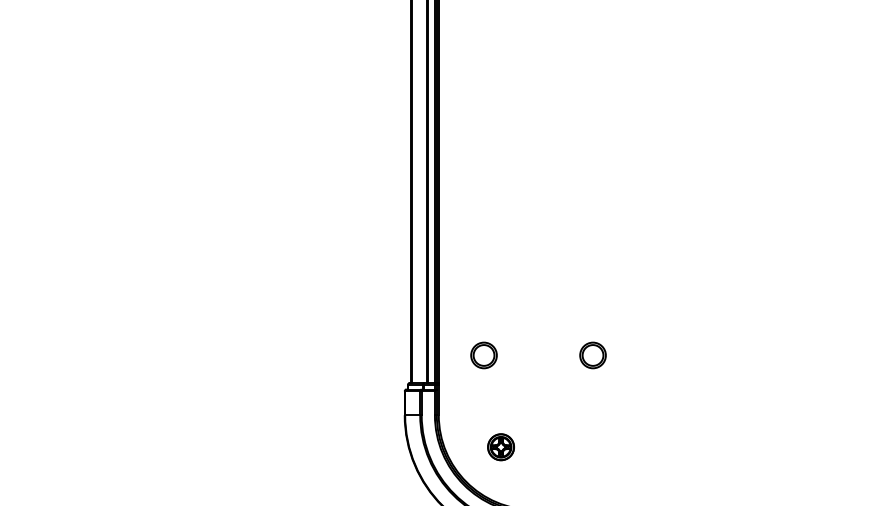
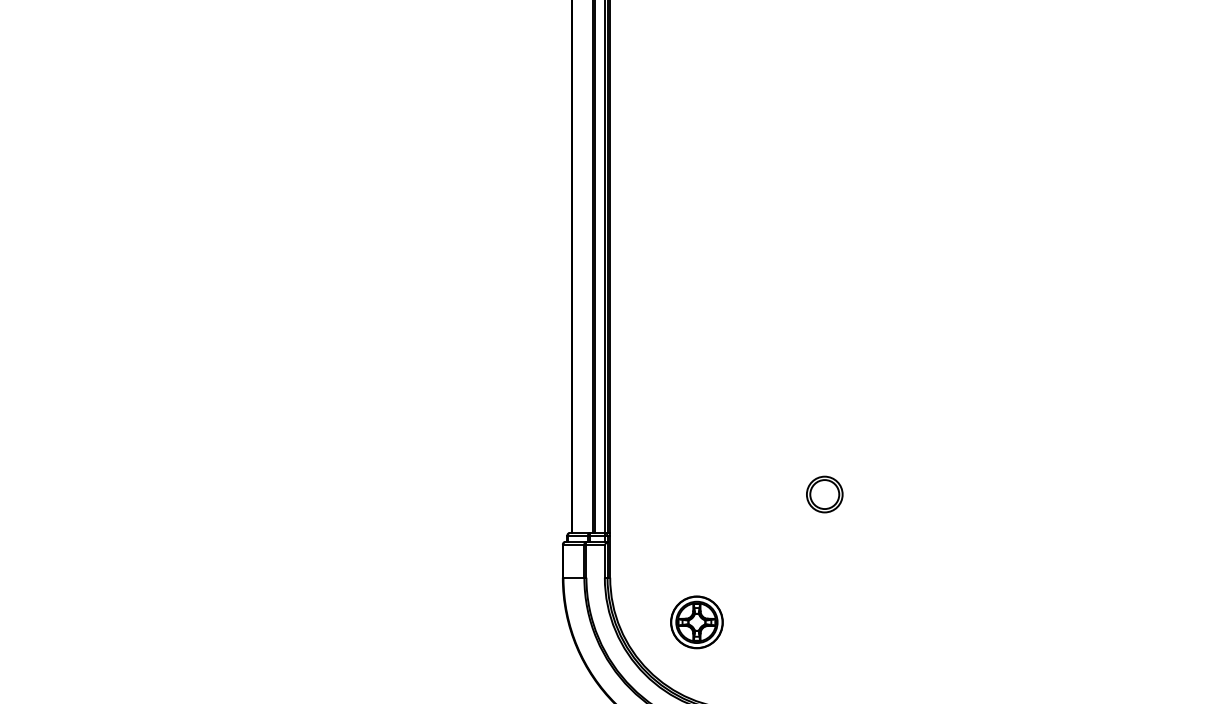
part: (483, 355) -> (672, 494), removed
part: (500, 446) -> (696, 621), size x1.43

